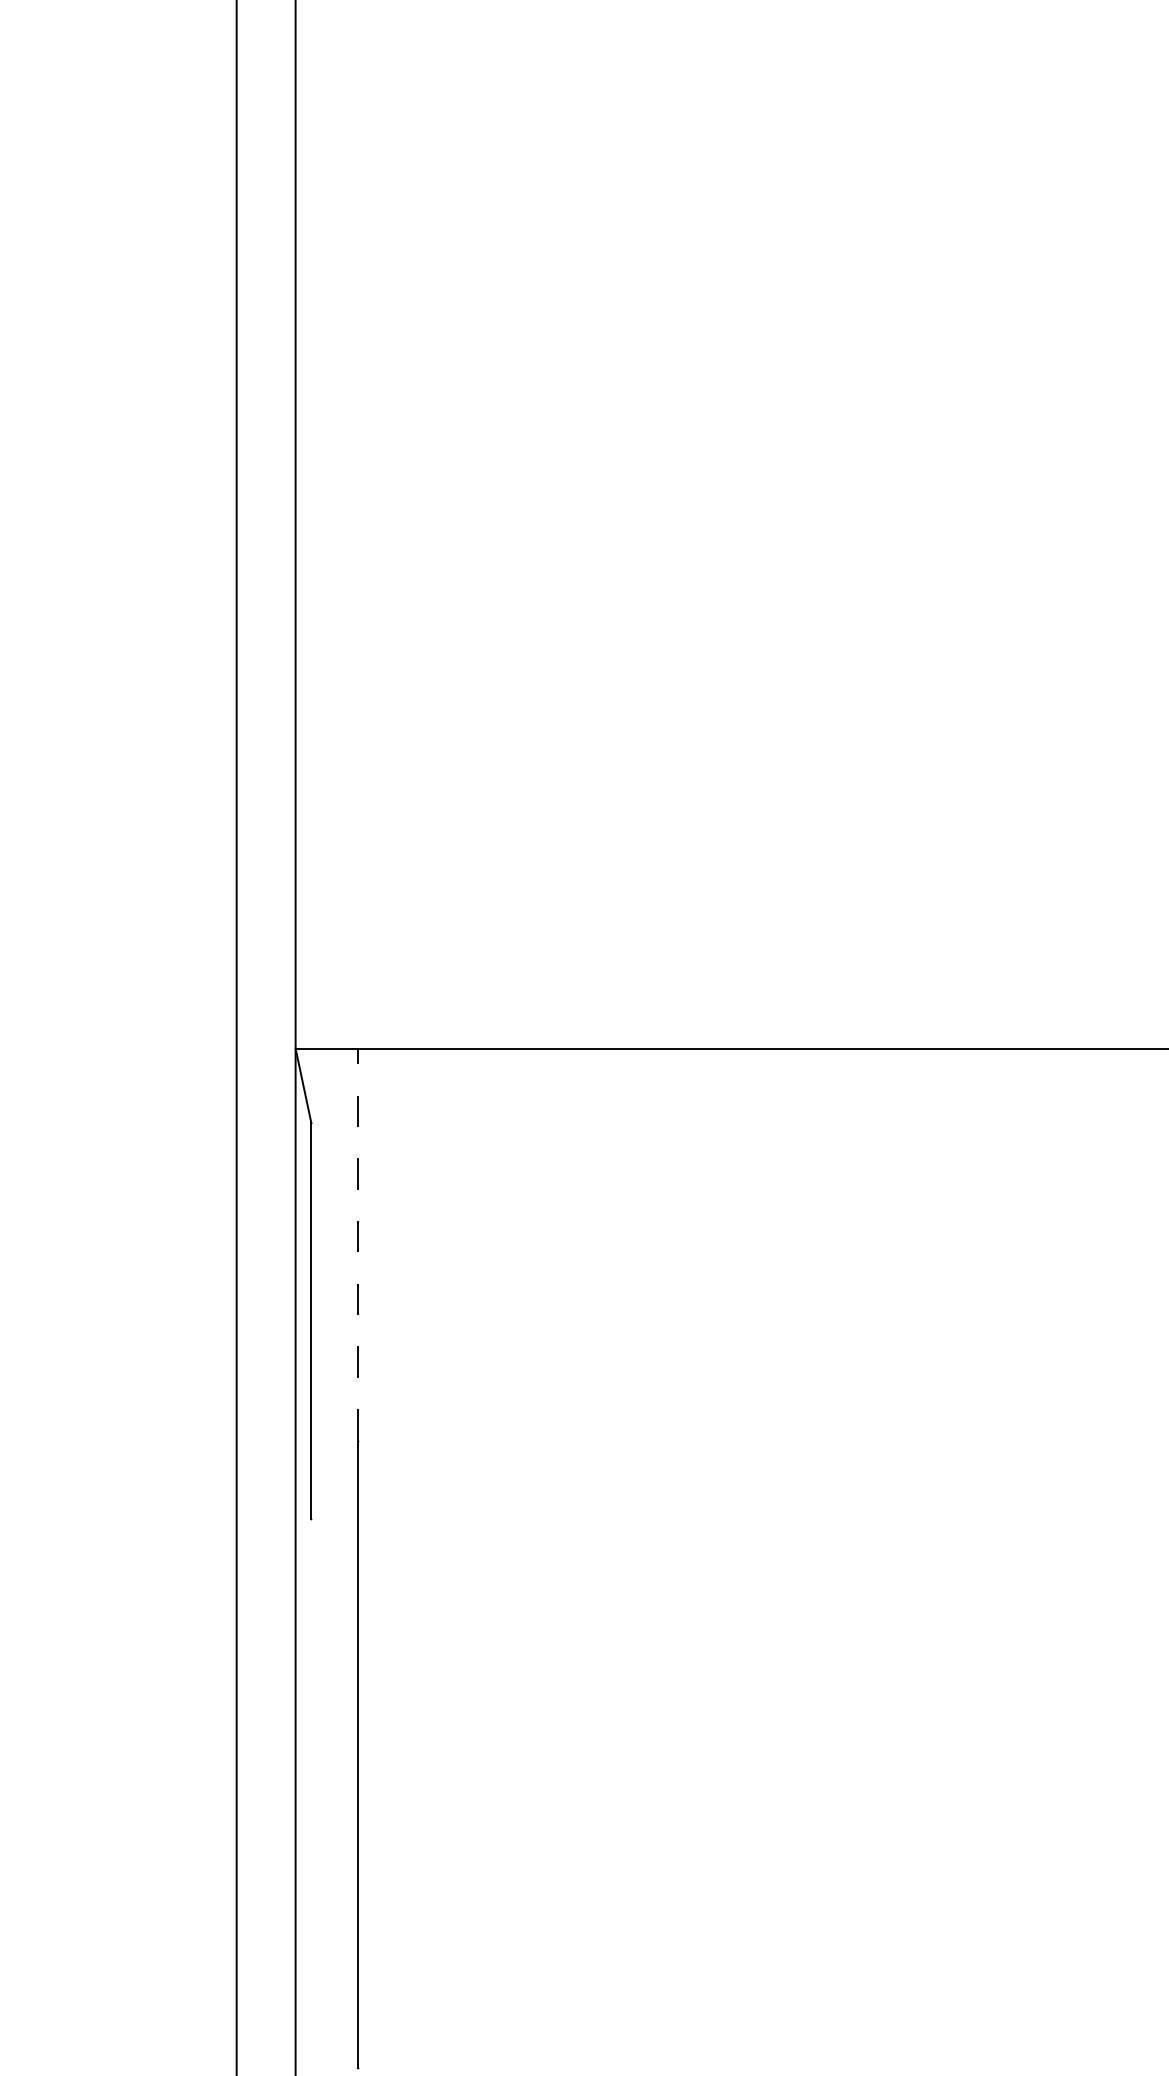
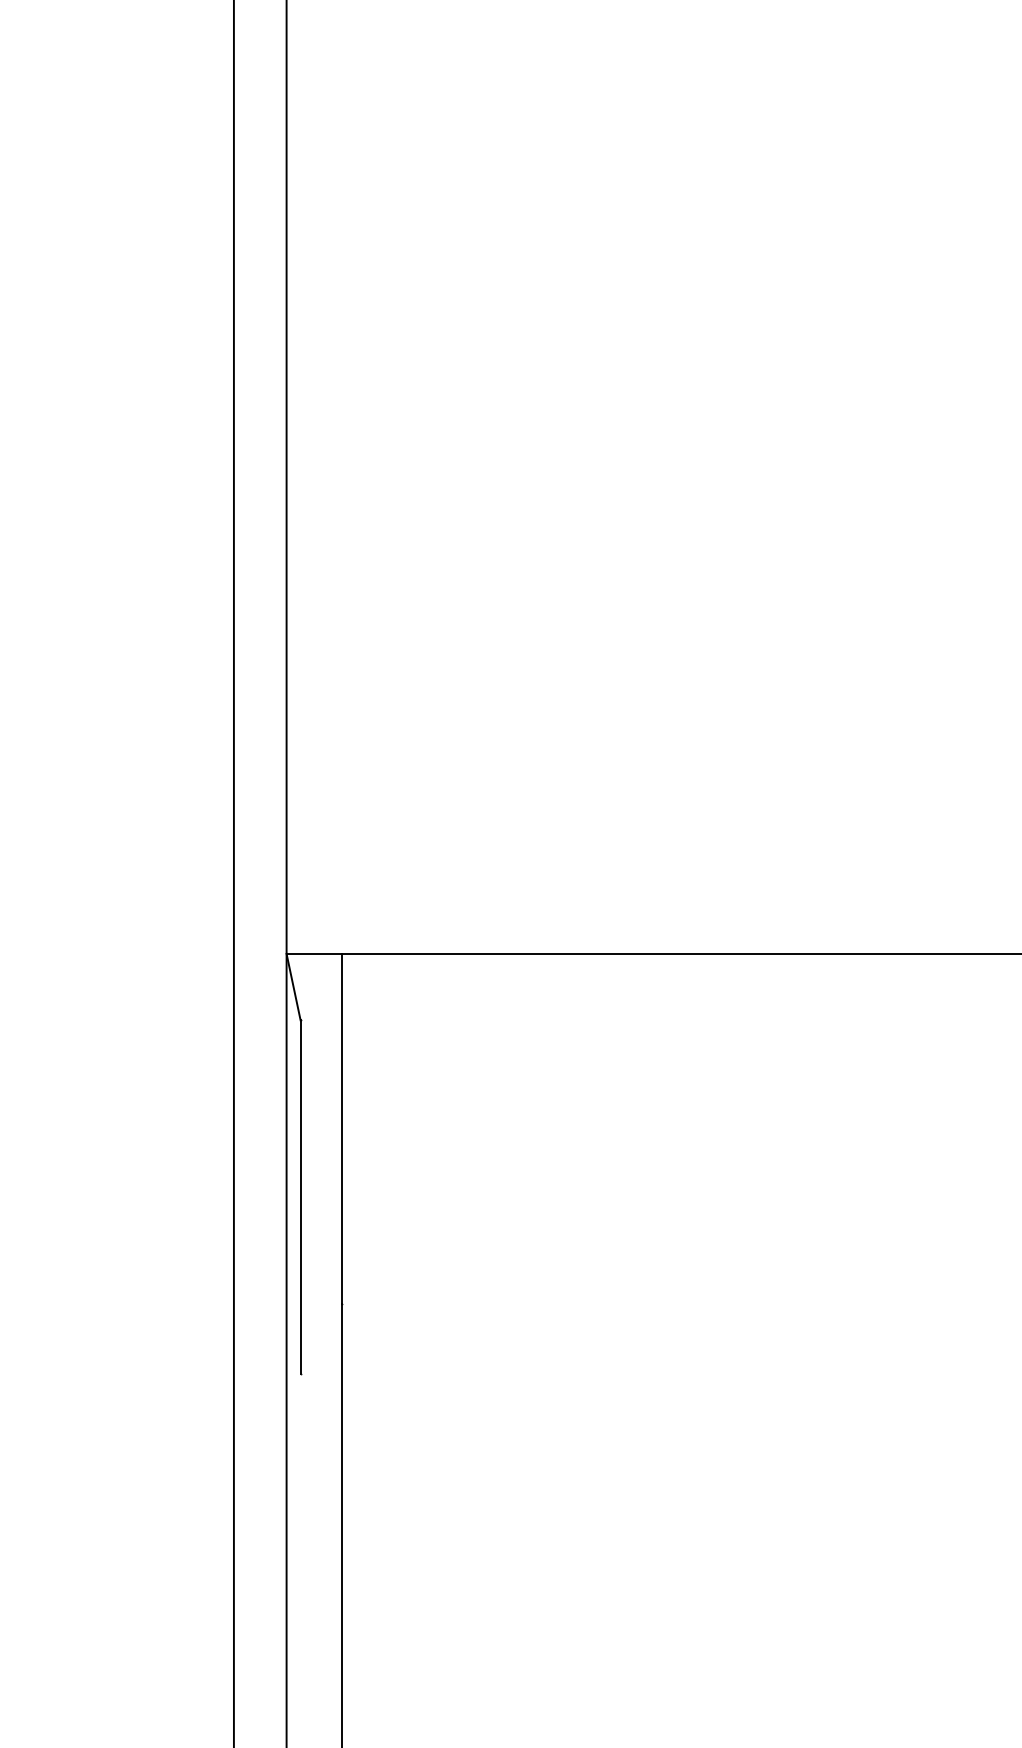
line: (358, 1244) -> (342, 1128), dashed -> solid

